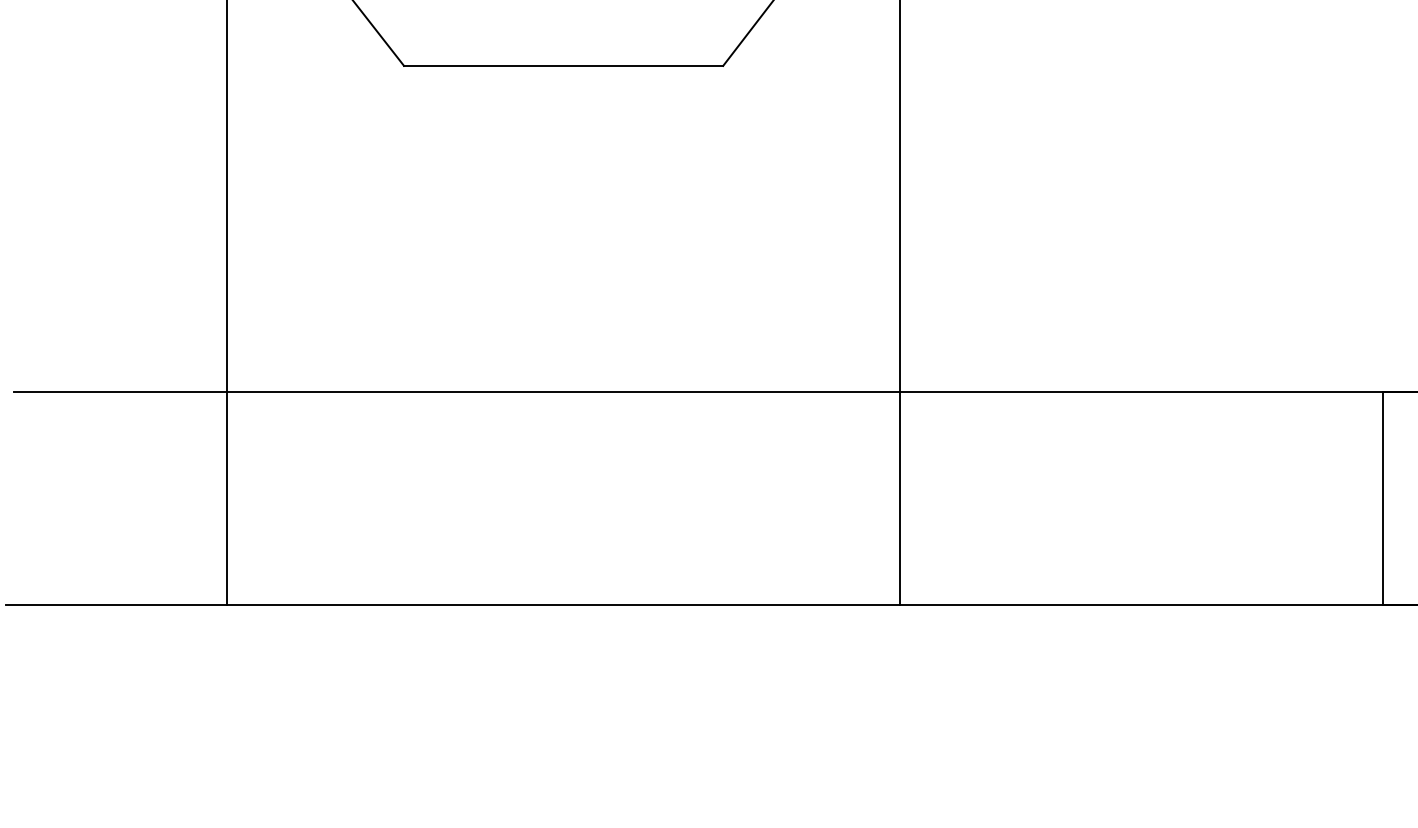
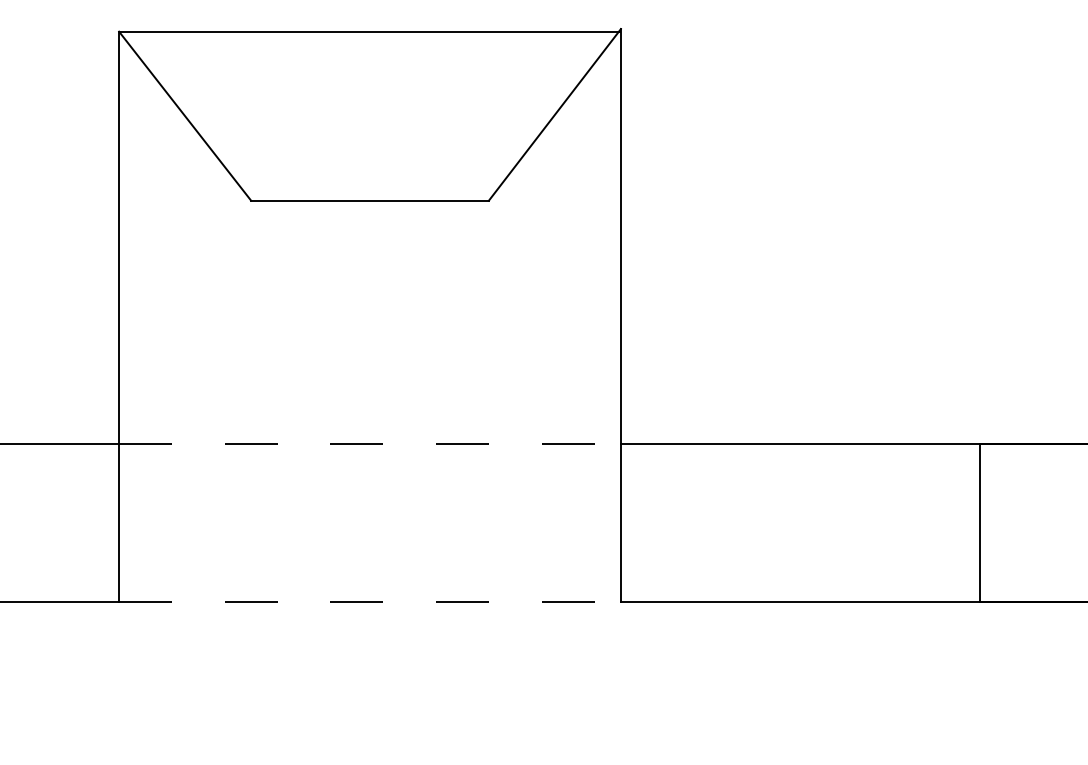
line: (564, 391) -> (370, 443), solid -> dashed
line: (564, 605) -> (370, 602), solid -> dashed

